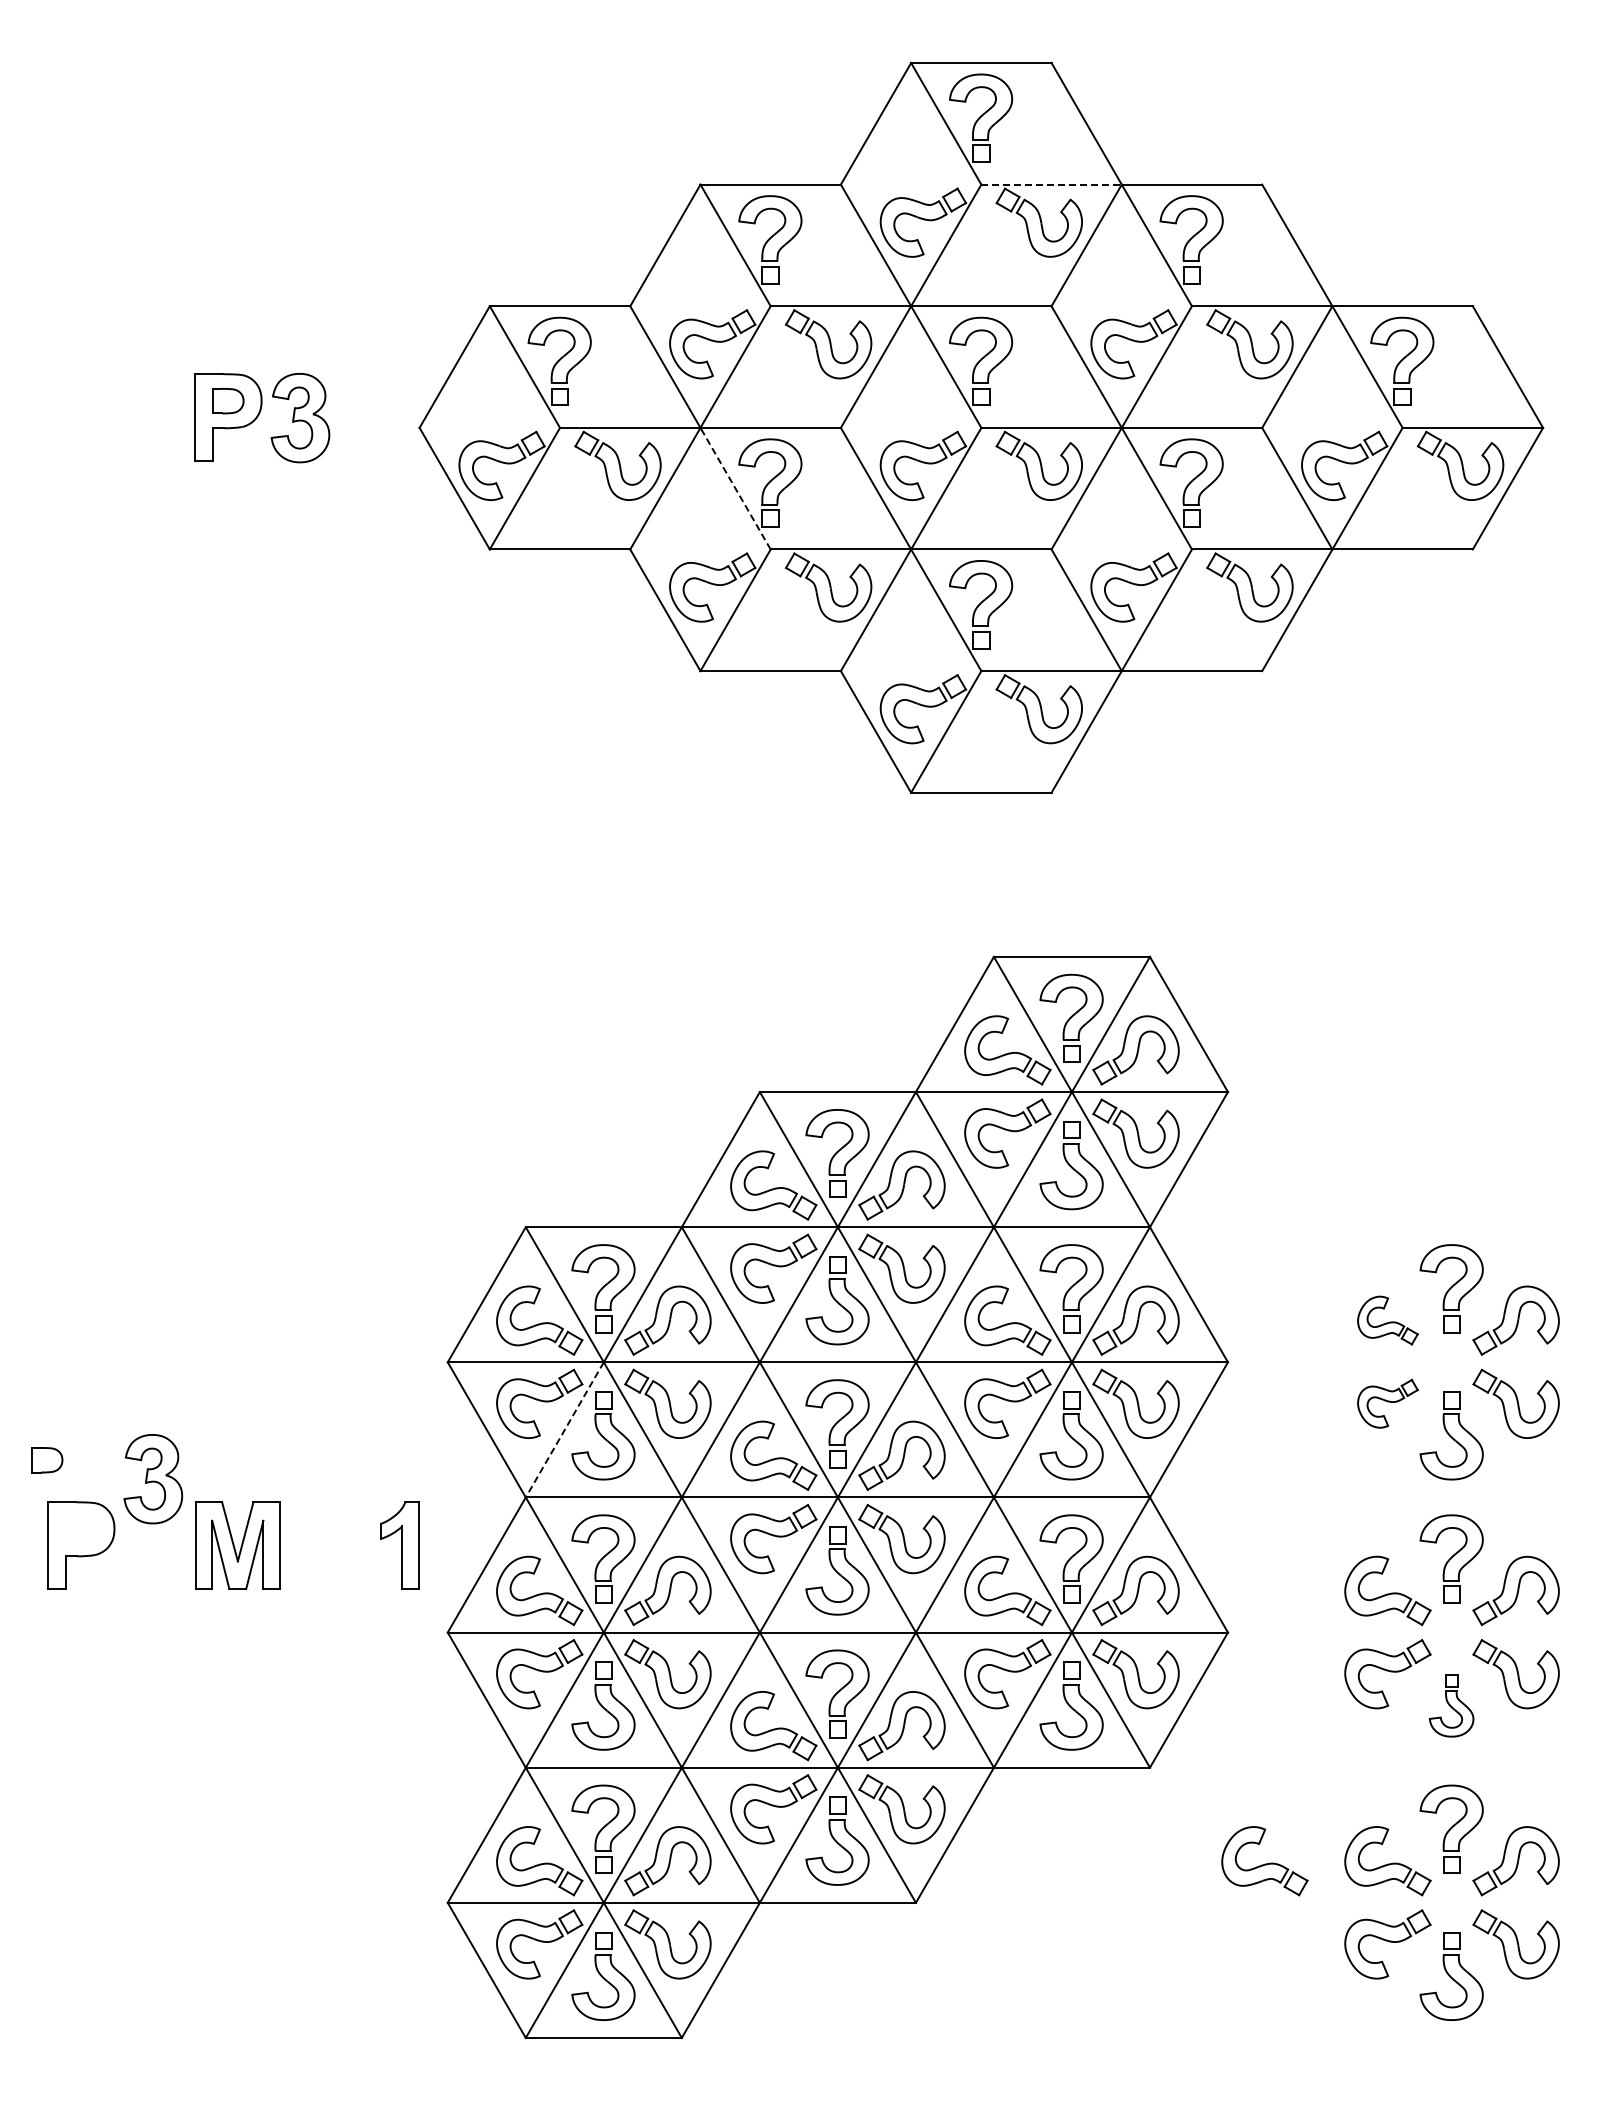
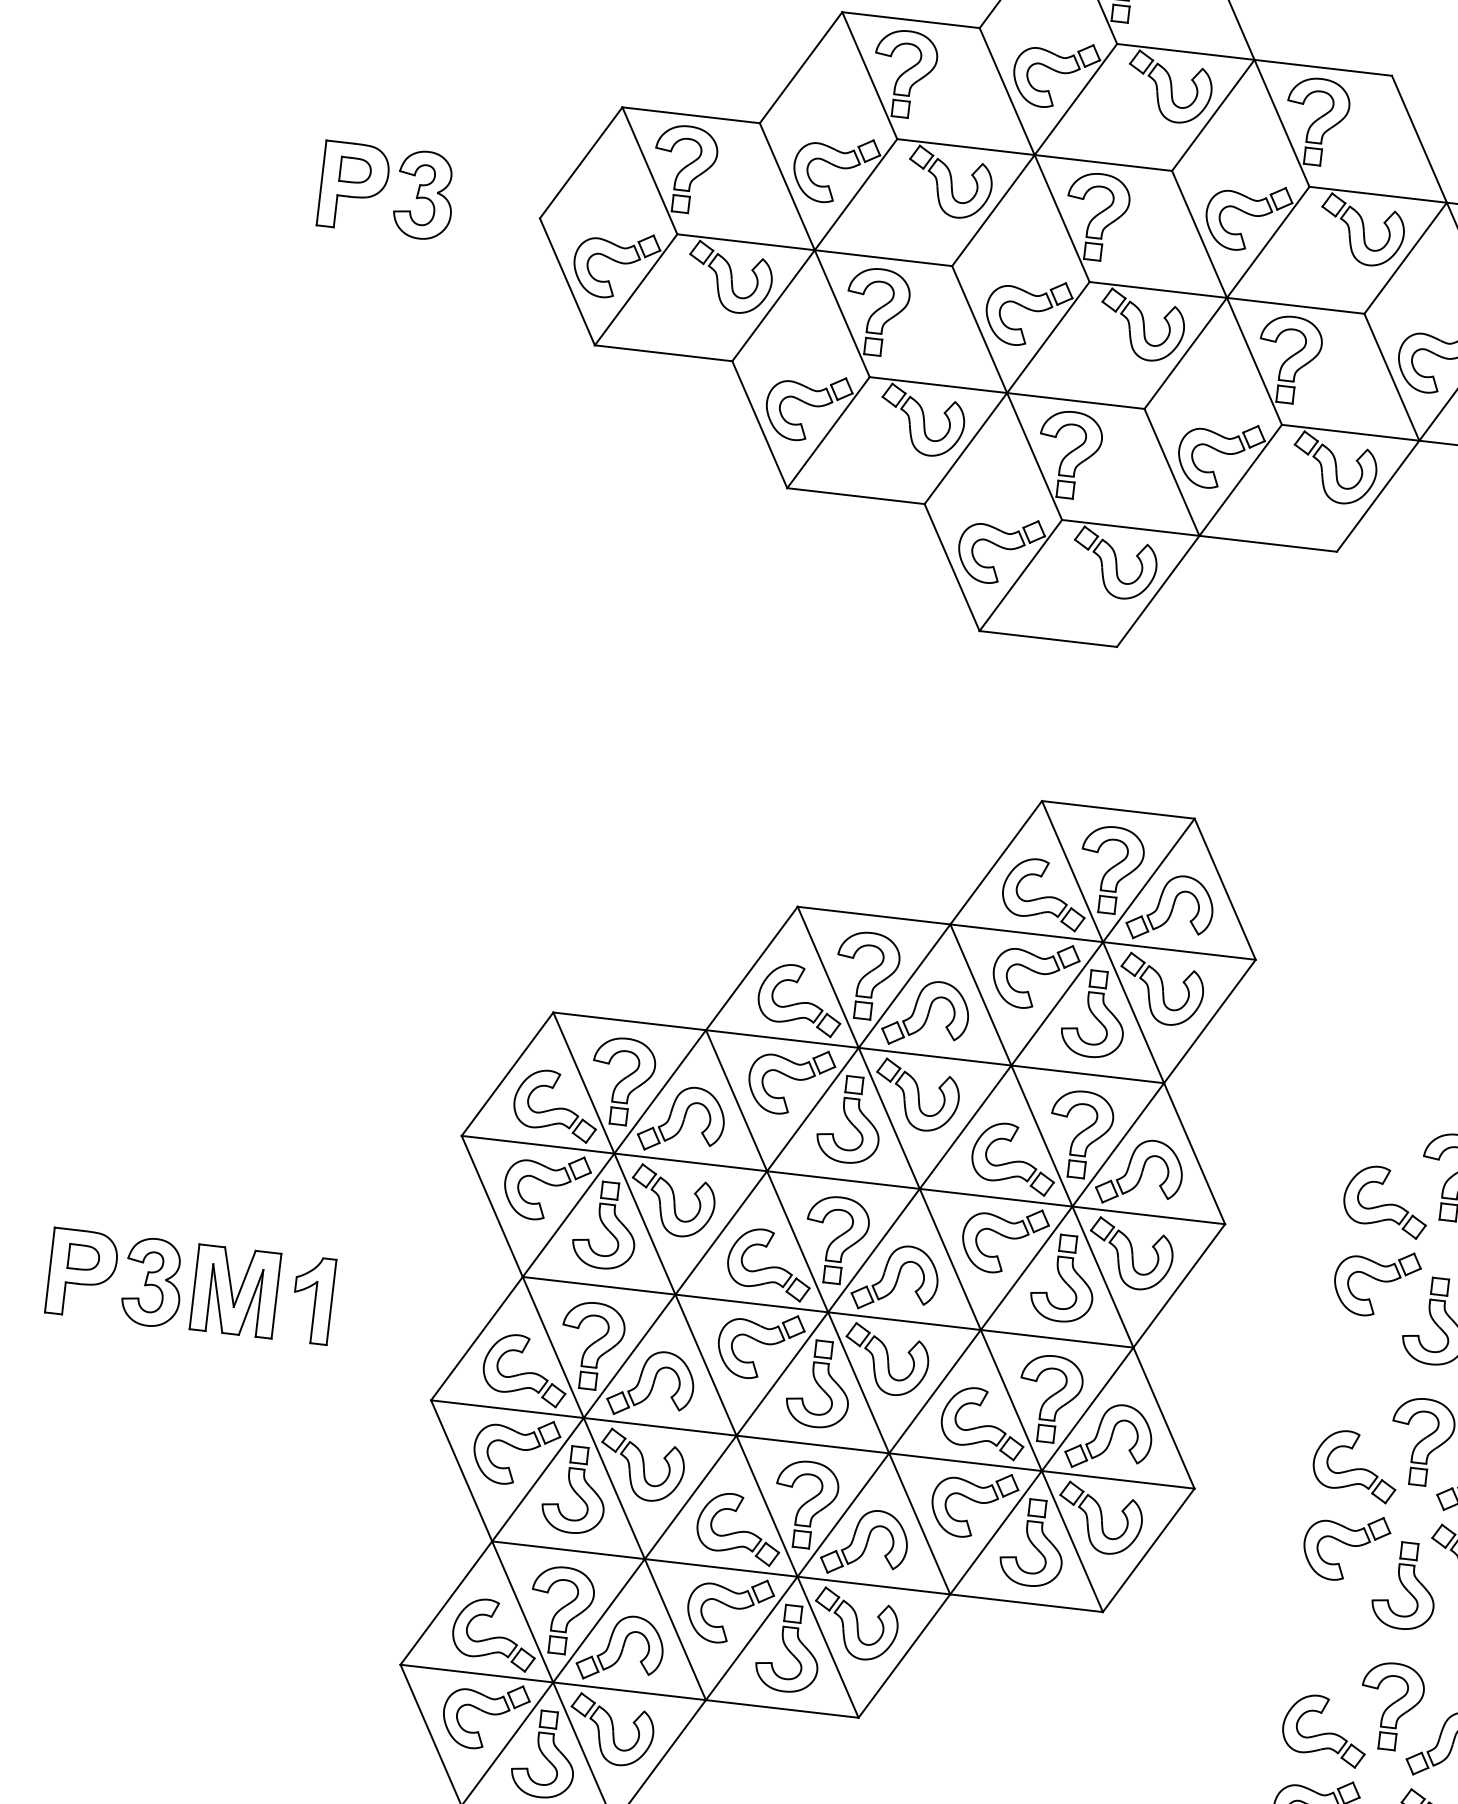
line: (1052, 184) -> (1186, 51), dashed -> solid
line: (735, 488) -> (842, 313), dashed -> solid
part: (1387, 1320) -> (1385, 1201), size x1.43
part: (1387, 1403) -> (1376, 1282), size x1.43
line: (564, 1430) -> (568, 1215), dashed -> solid
part: (47, 1460) -> (84, 1258), moved
part: (153, 1479) -> (152, 1282), moved
part: (399, 1545) -> (312, 1300), moved
part: (1451, 1705) -> (1404, 1585), size x1.43
part: (1264, 1861) -> (1204, 1716), removed

